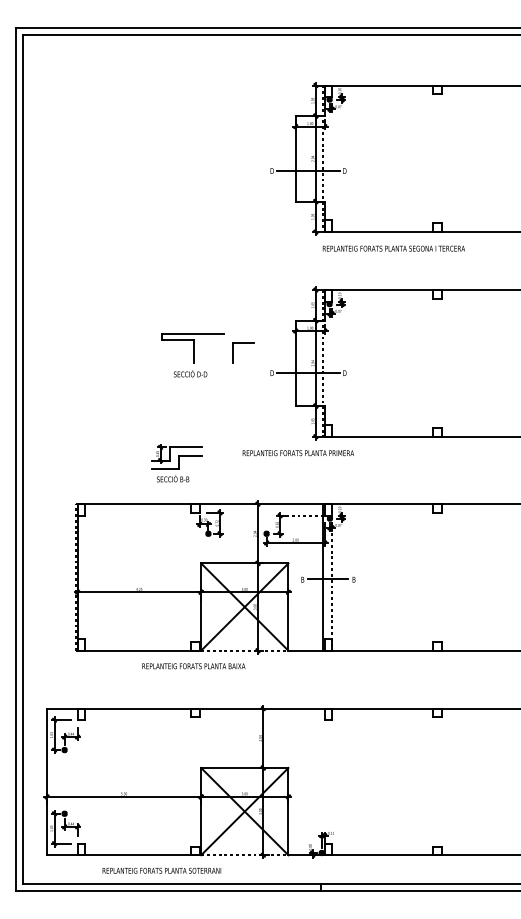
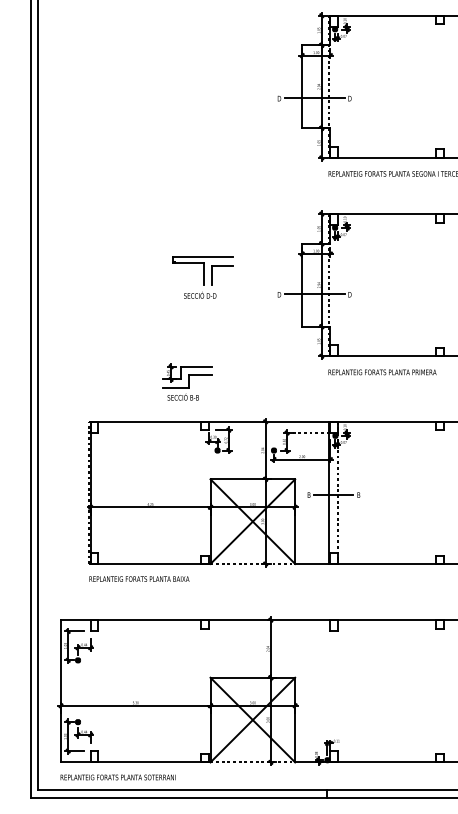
part: (243, 343) -> (222, 265), moved
text: (297, 453) -> (381, 372), moved
text: (193, 666) -> (139, 579), moved
text: (161, 870) -> (117, 777), moved

